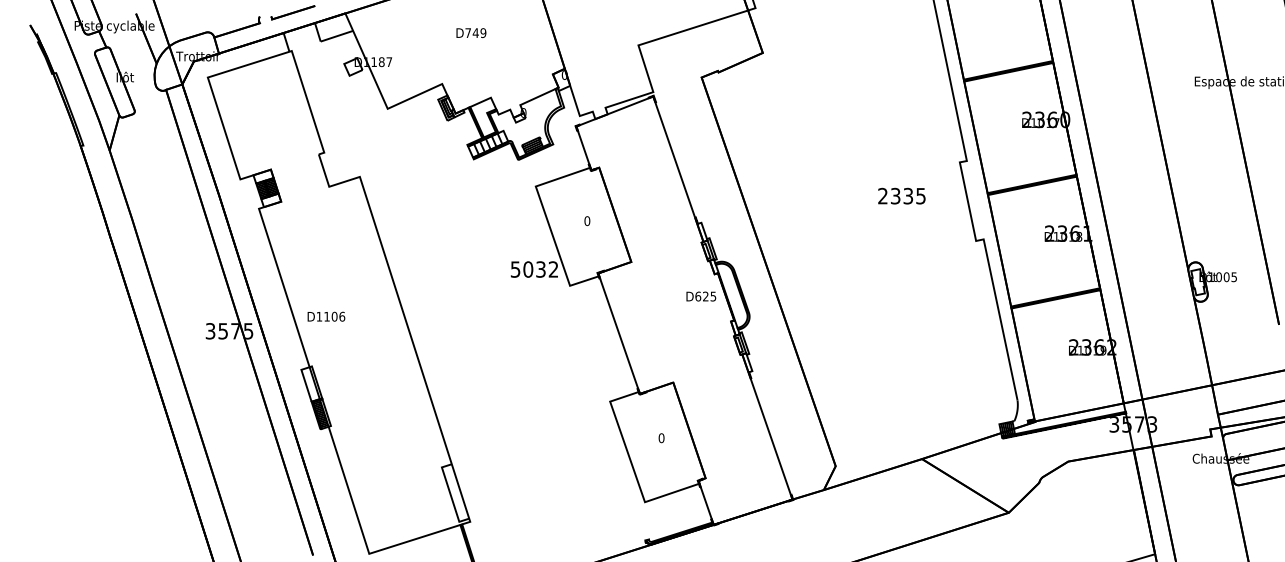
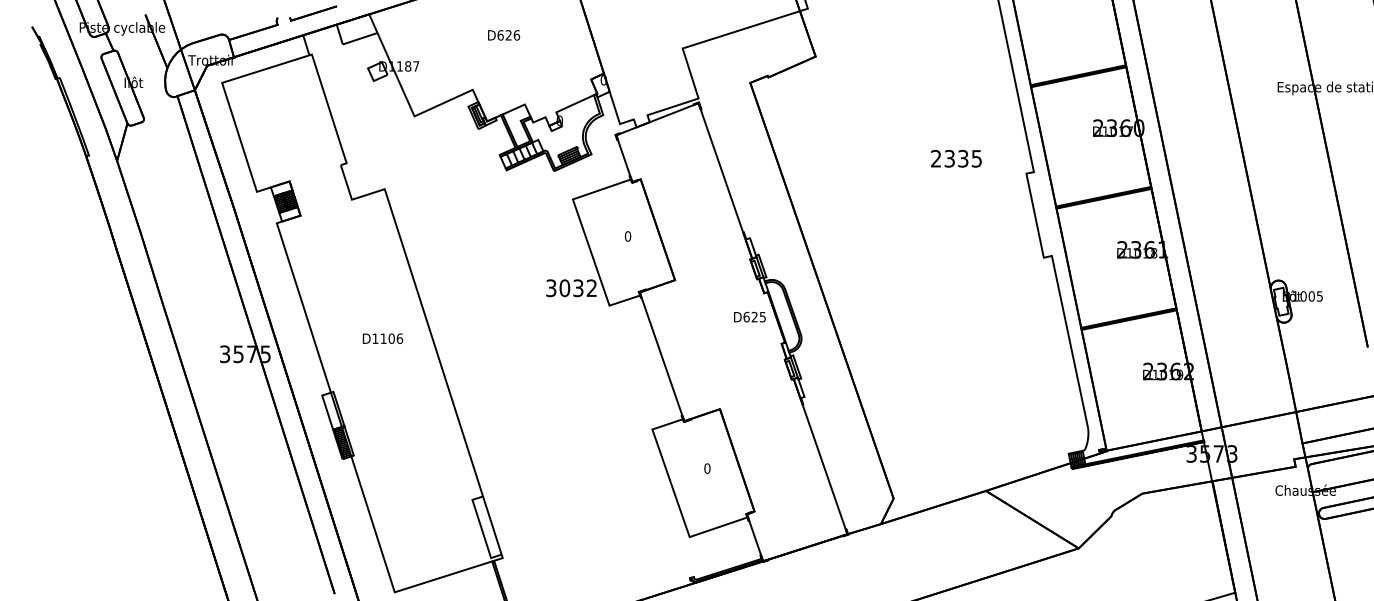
text: (475, 33) -> (508, 35), D749 -> D626
text: (901, 195) -> (956, 158), moved
text: (515, 268) -> (551, 287), 5032 -> 3032
text: (326, 316) -> (382, 338), moved

